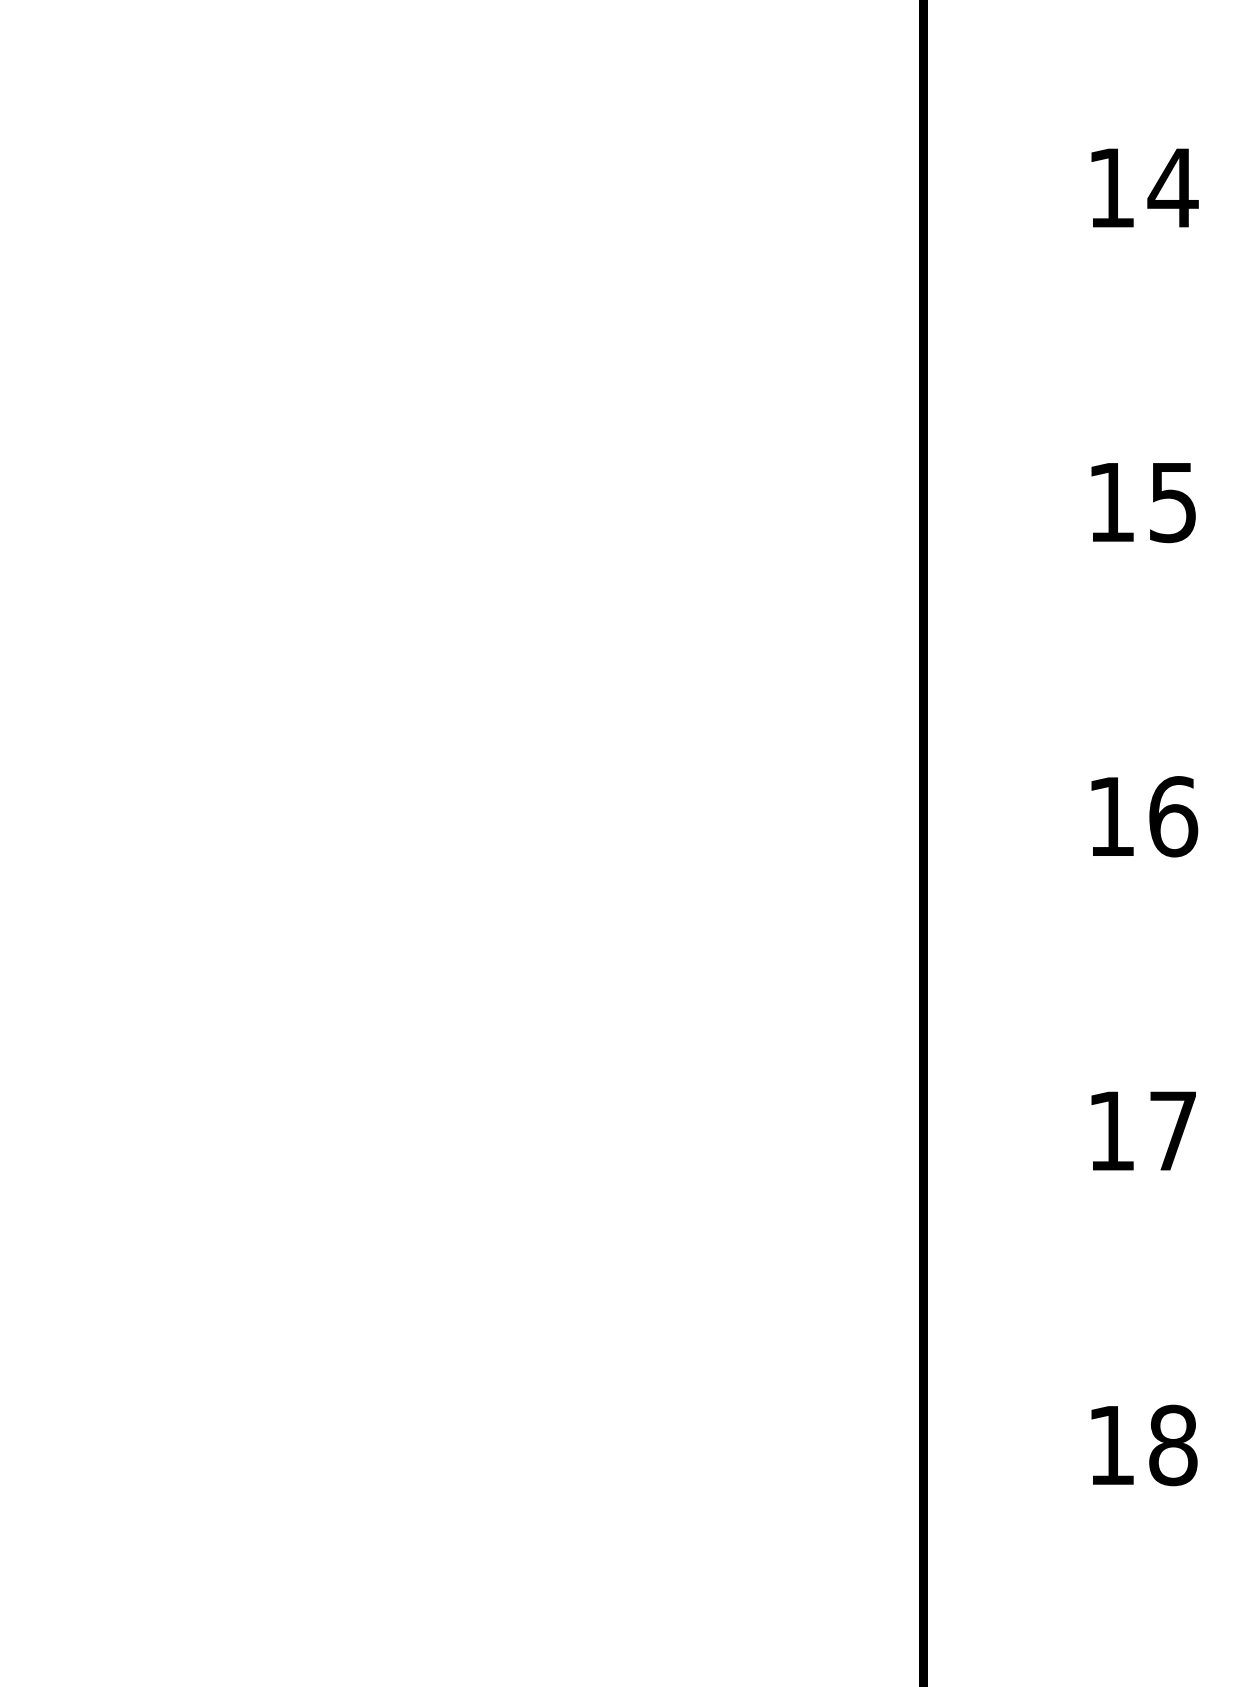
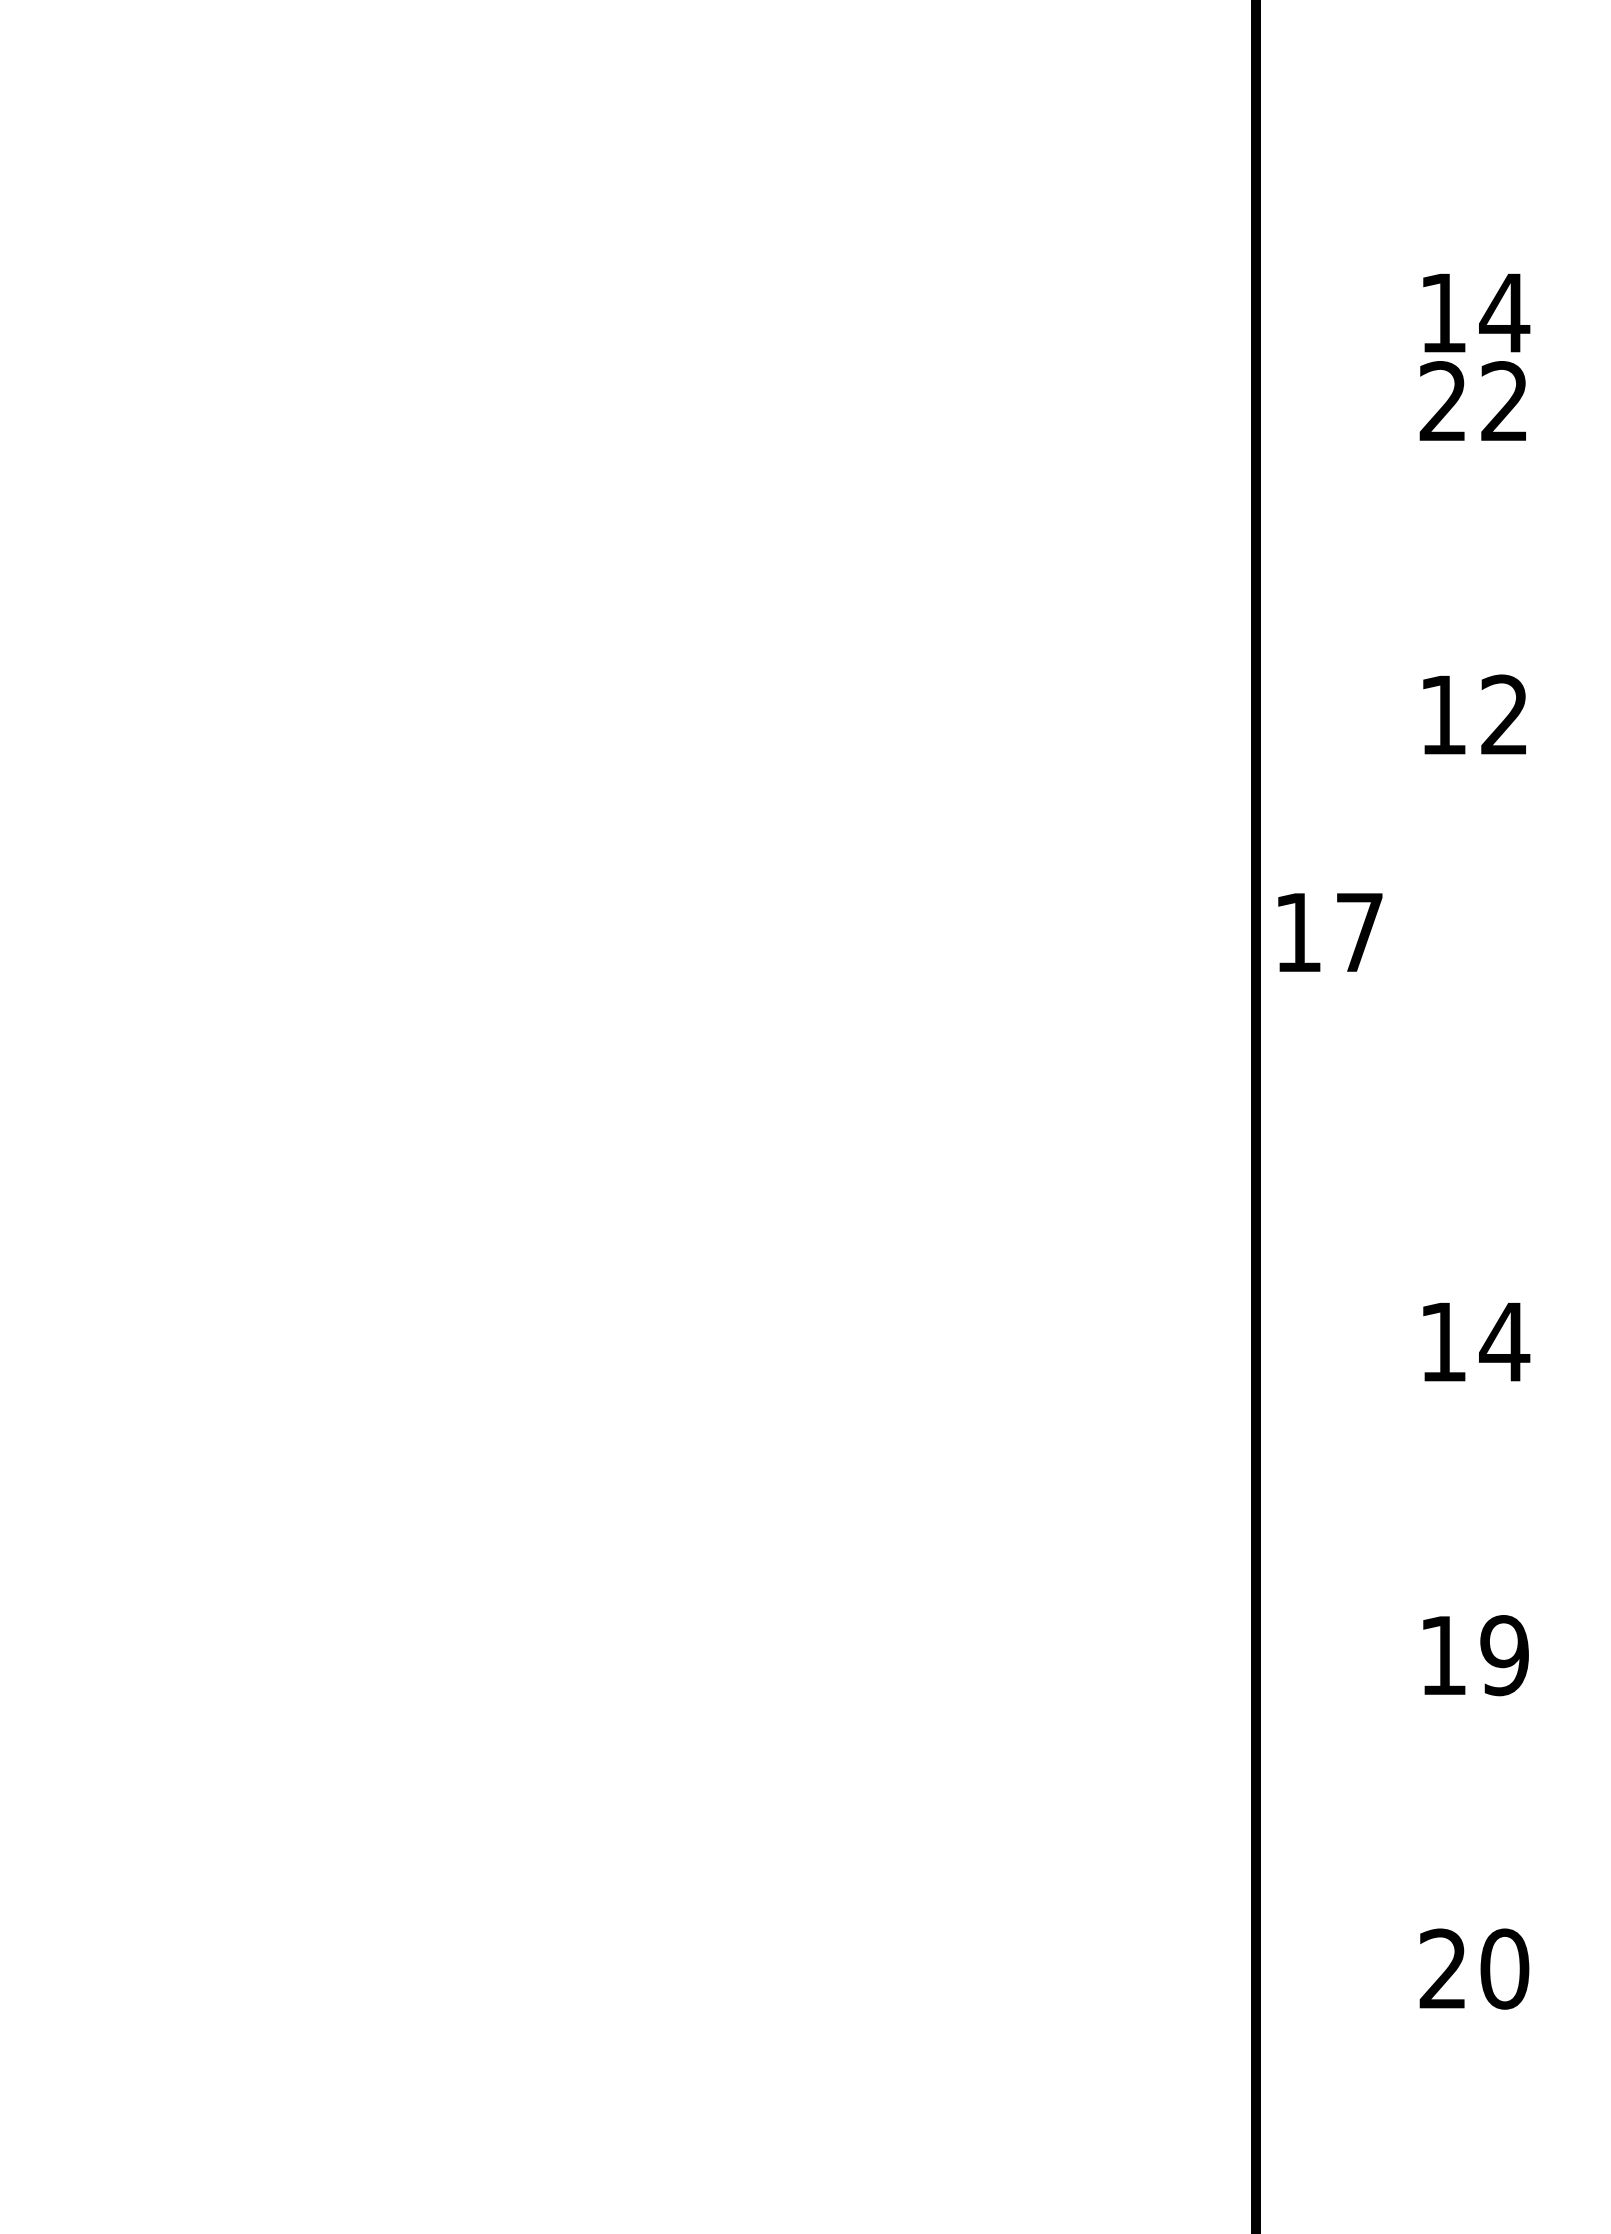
text: (1144, 187) -> (1476, 312), moved
text: (1141, 502) -> (1473, 401), 15 -> 22
text: (1173, 816) -> (1505, 714), 16 -> 12
text: (1143, 1131) -> (1330, 932), moved
text: (1172, 1444) -> (1504, 1341), 18 -> 14

